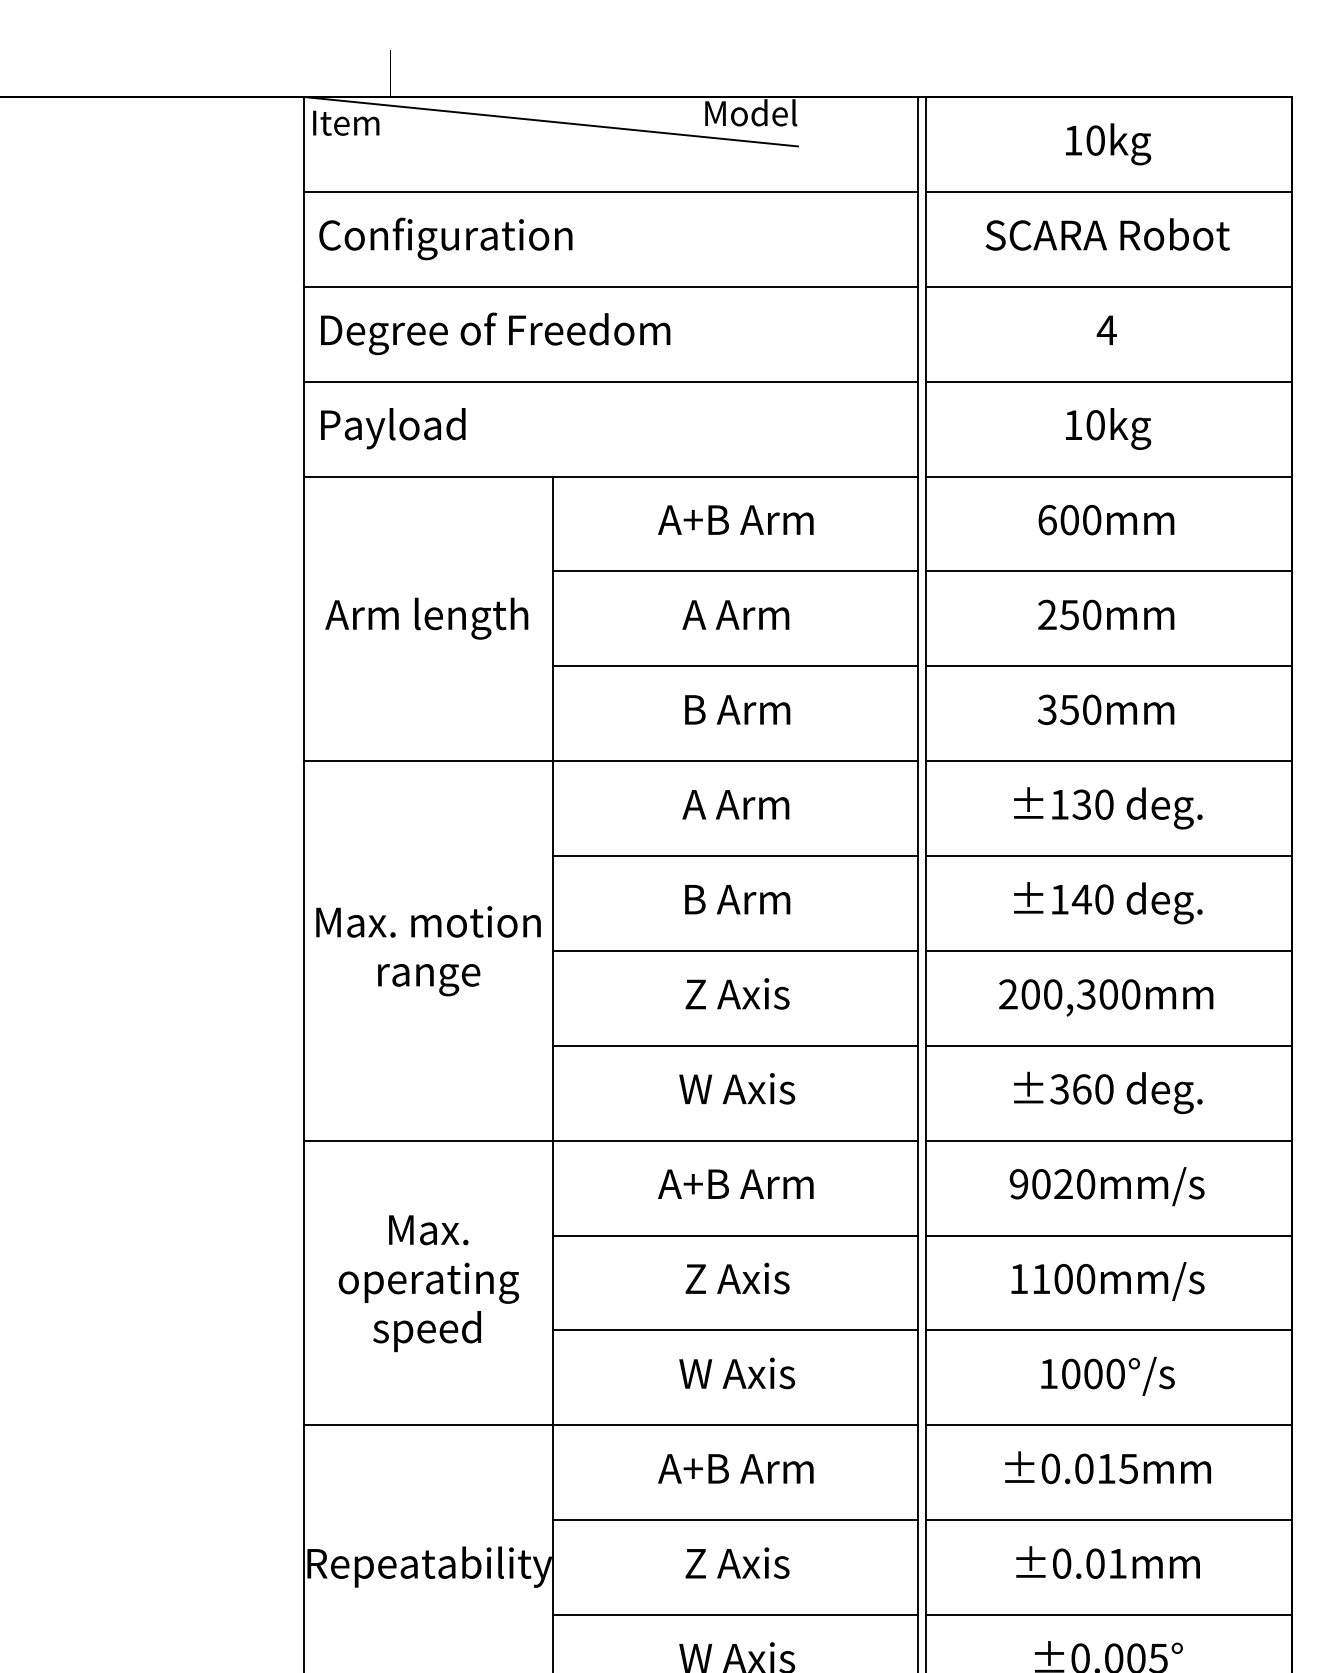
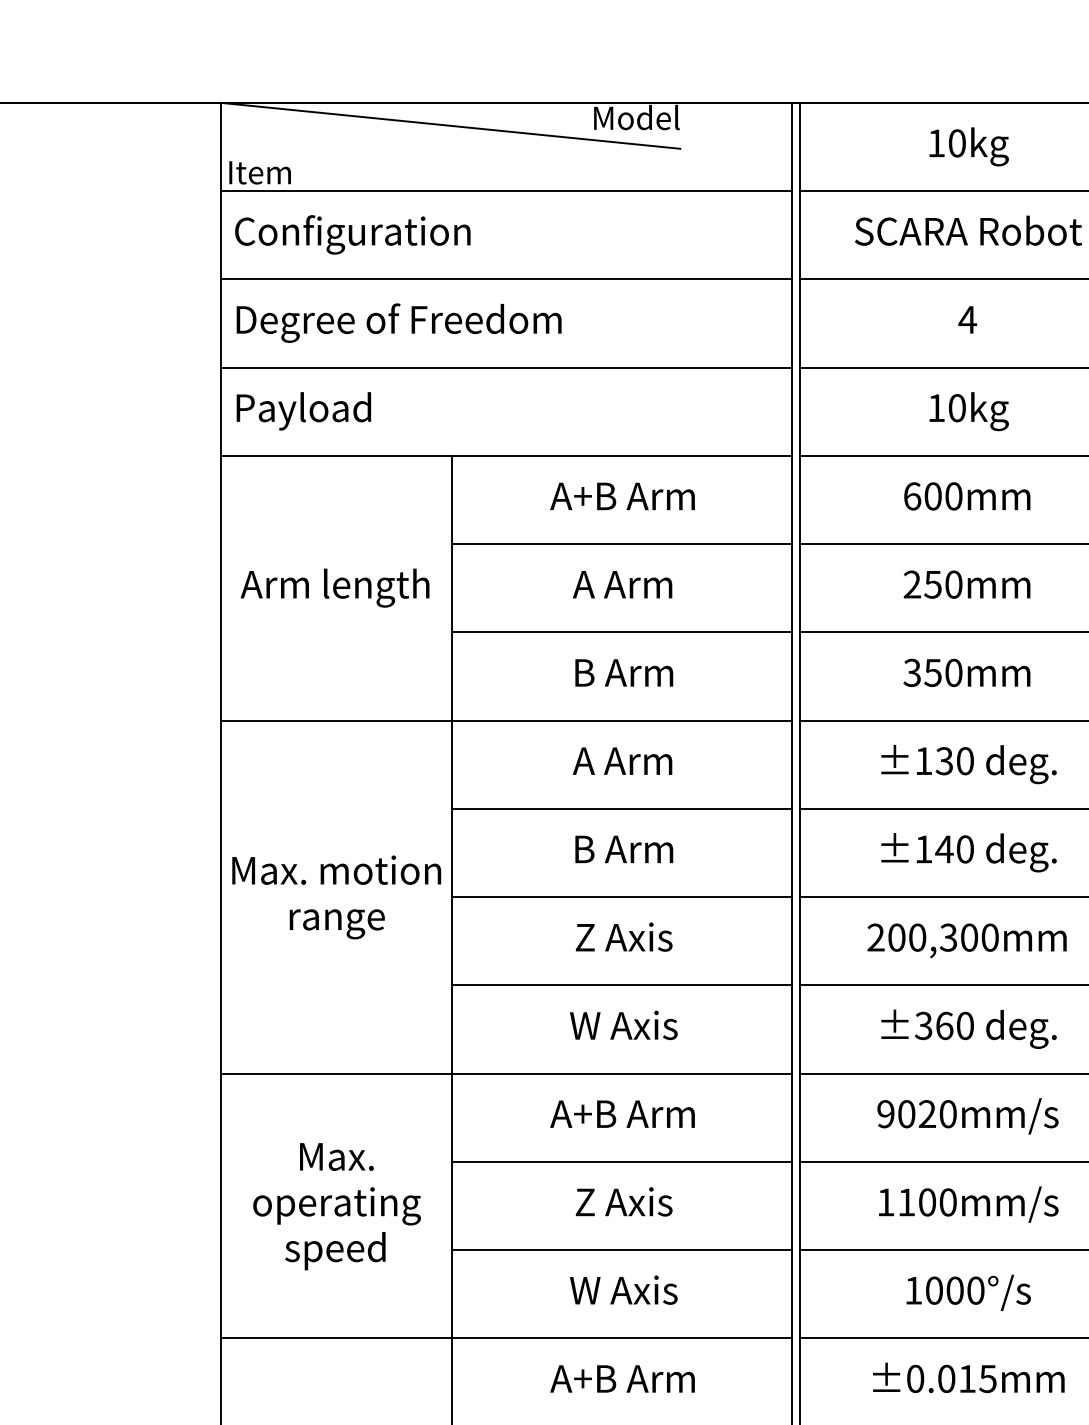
text: (346, 122) -> (260, 172), moved

